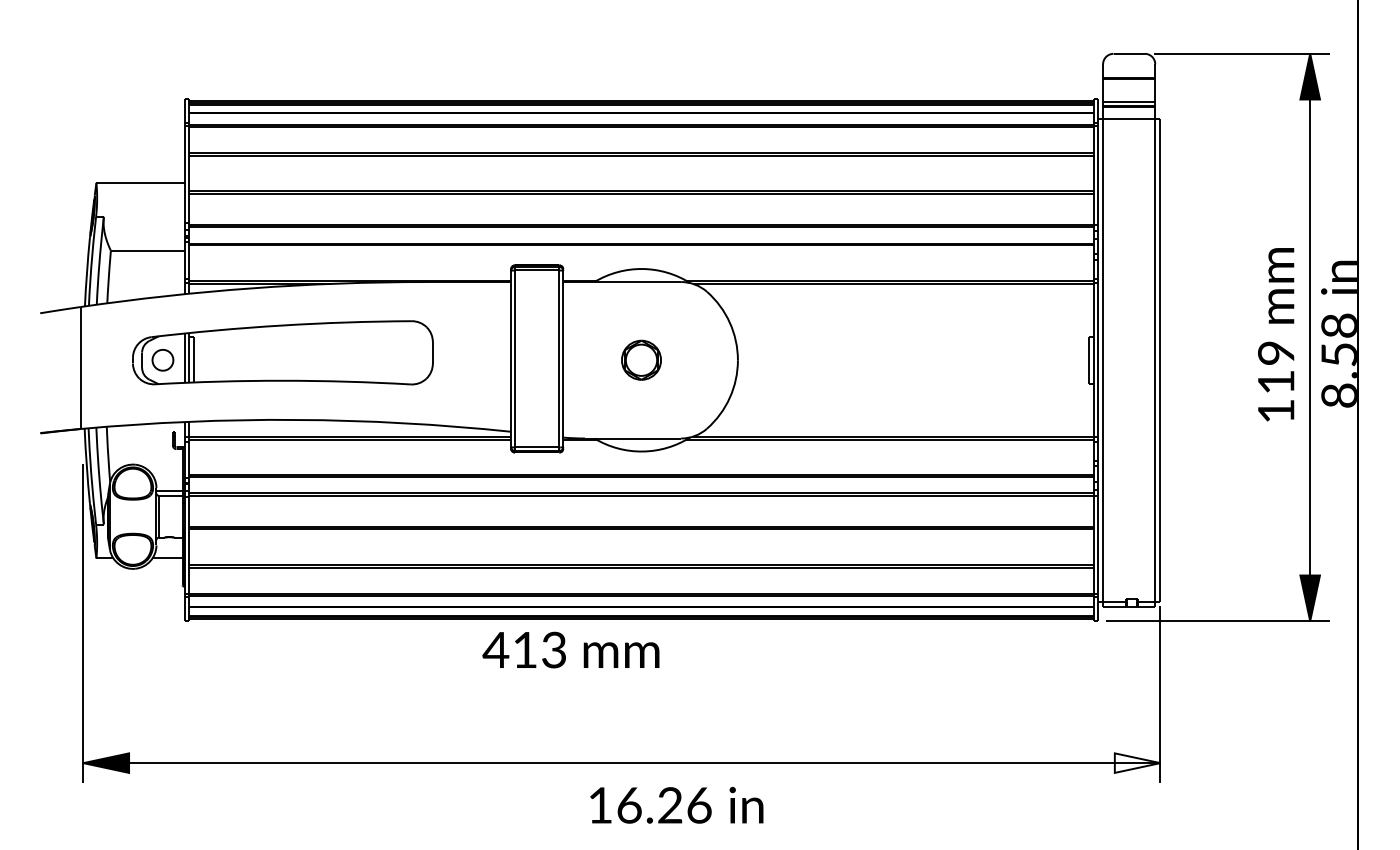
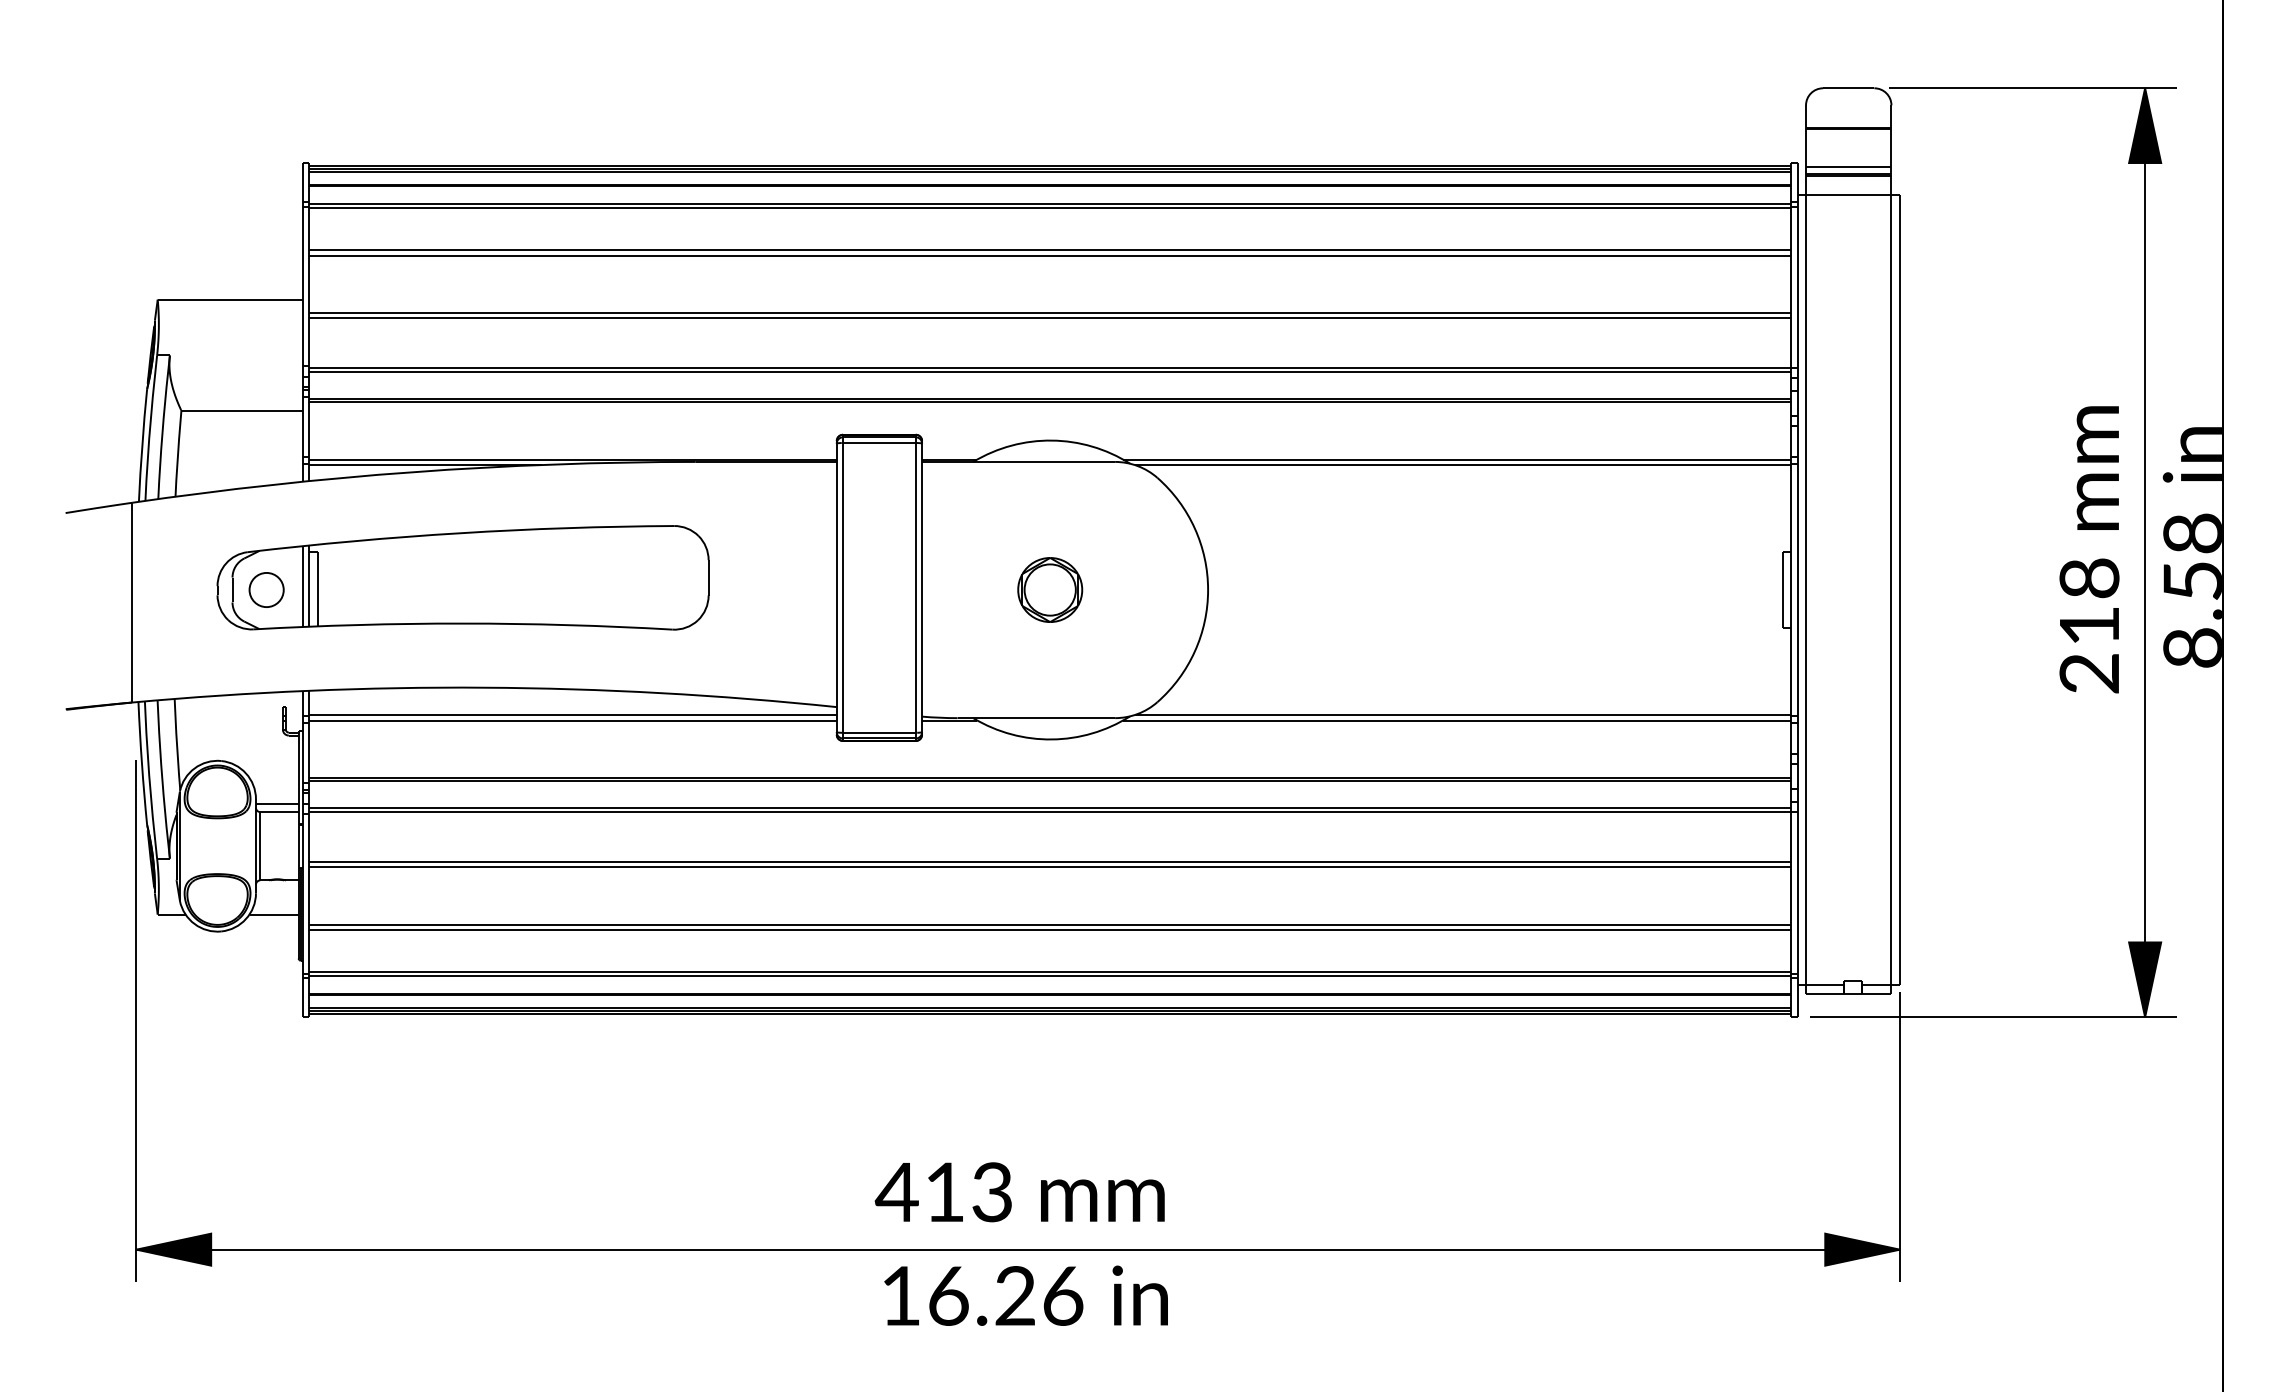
text: (1276, 382) -> (2089, 626), 119 -> 218
text: (570, 649) -> (1019, 1191), moved
fill: (1137, 762) -> (1862, 1248), added
text: (676, 804) -> (1025, 1294), moved

